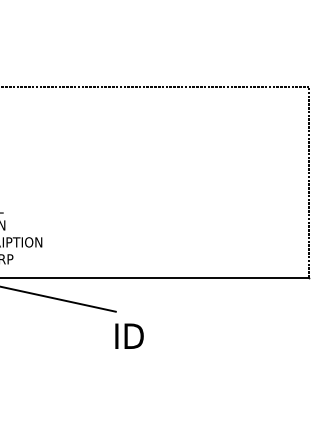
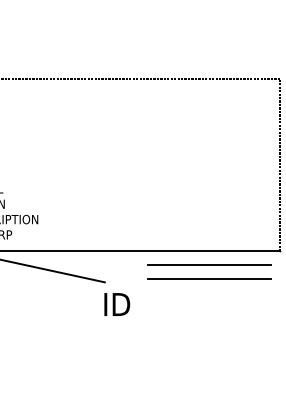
line: (231, 292) -> (209, 264), added
line: (231, 308) -> (209, 279), added

